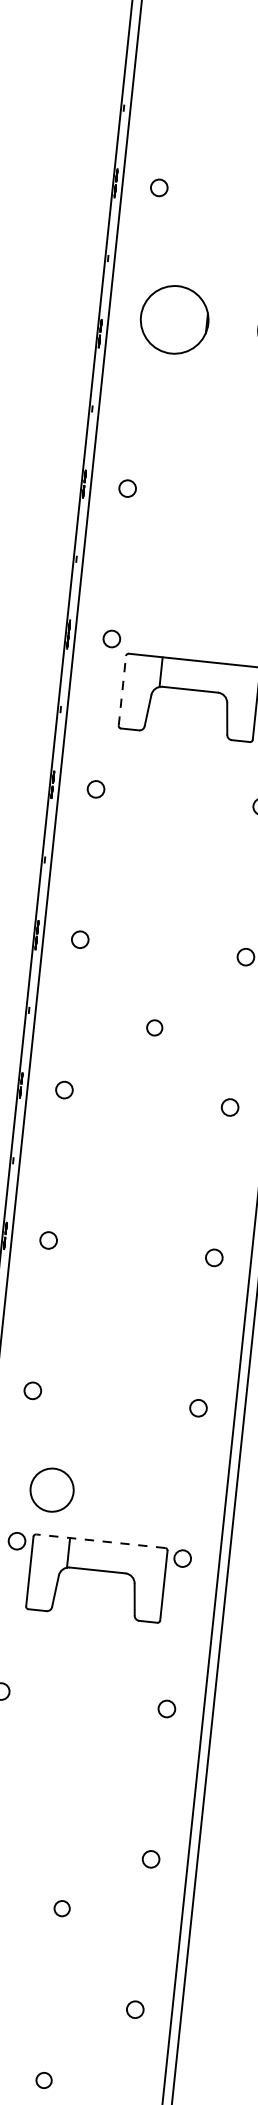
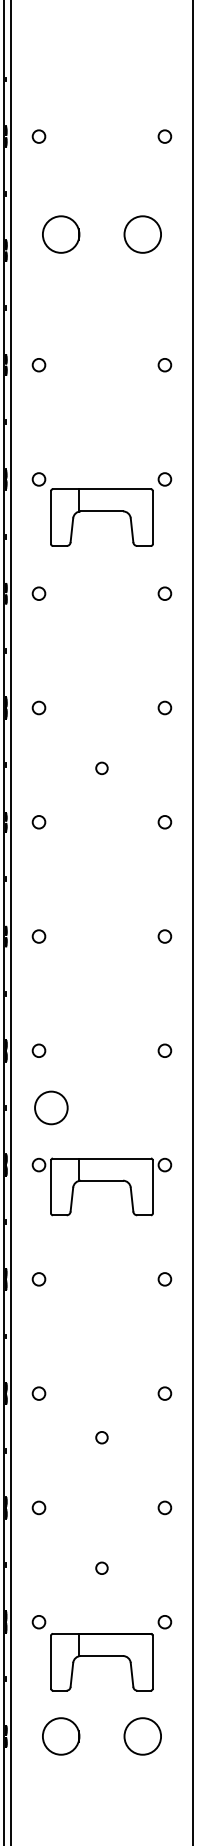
circle: (175, 319) -> (61, 234), size x0.71
line: (123, 690) -> (51, 517), dashed -> solid
circle: (52, 1489) -> (51, 1107), moved
line: (100, 1541) -> (101, 1158), dashed -> solid

